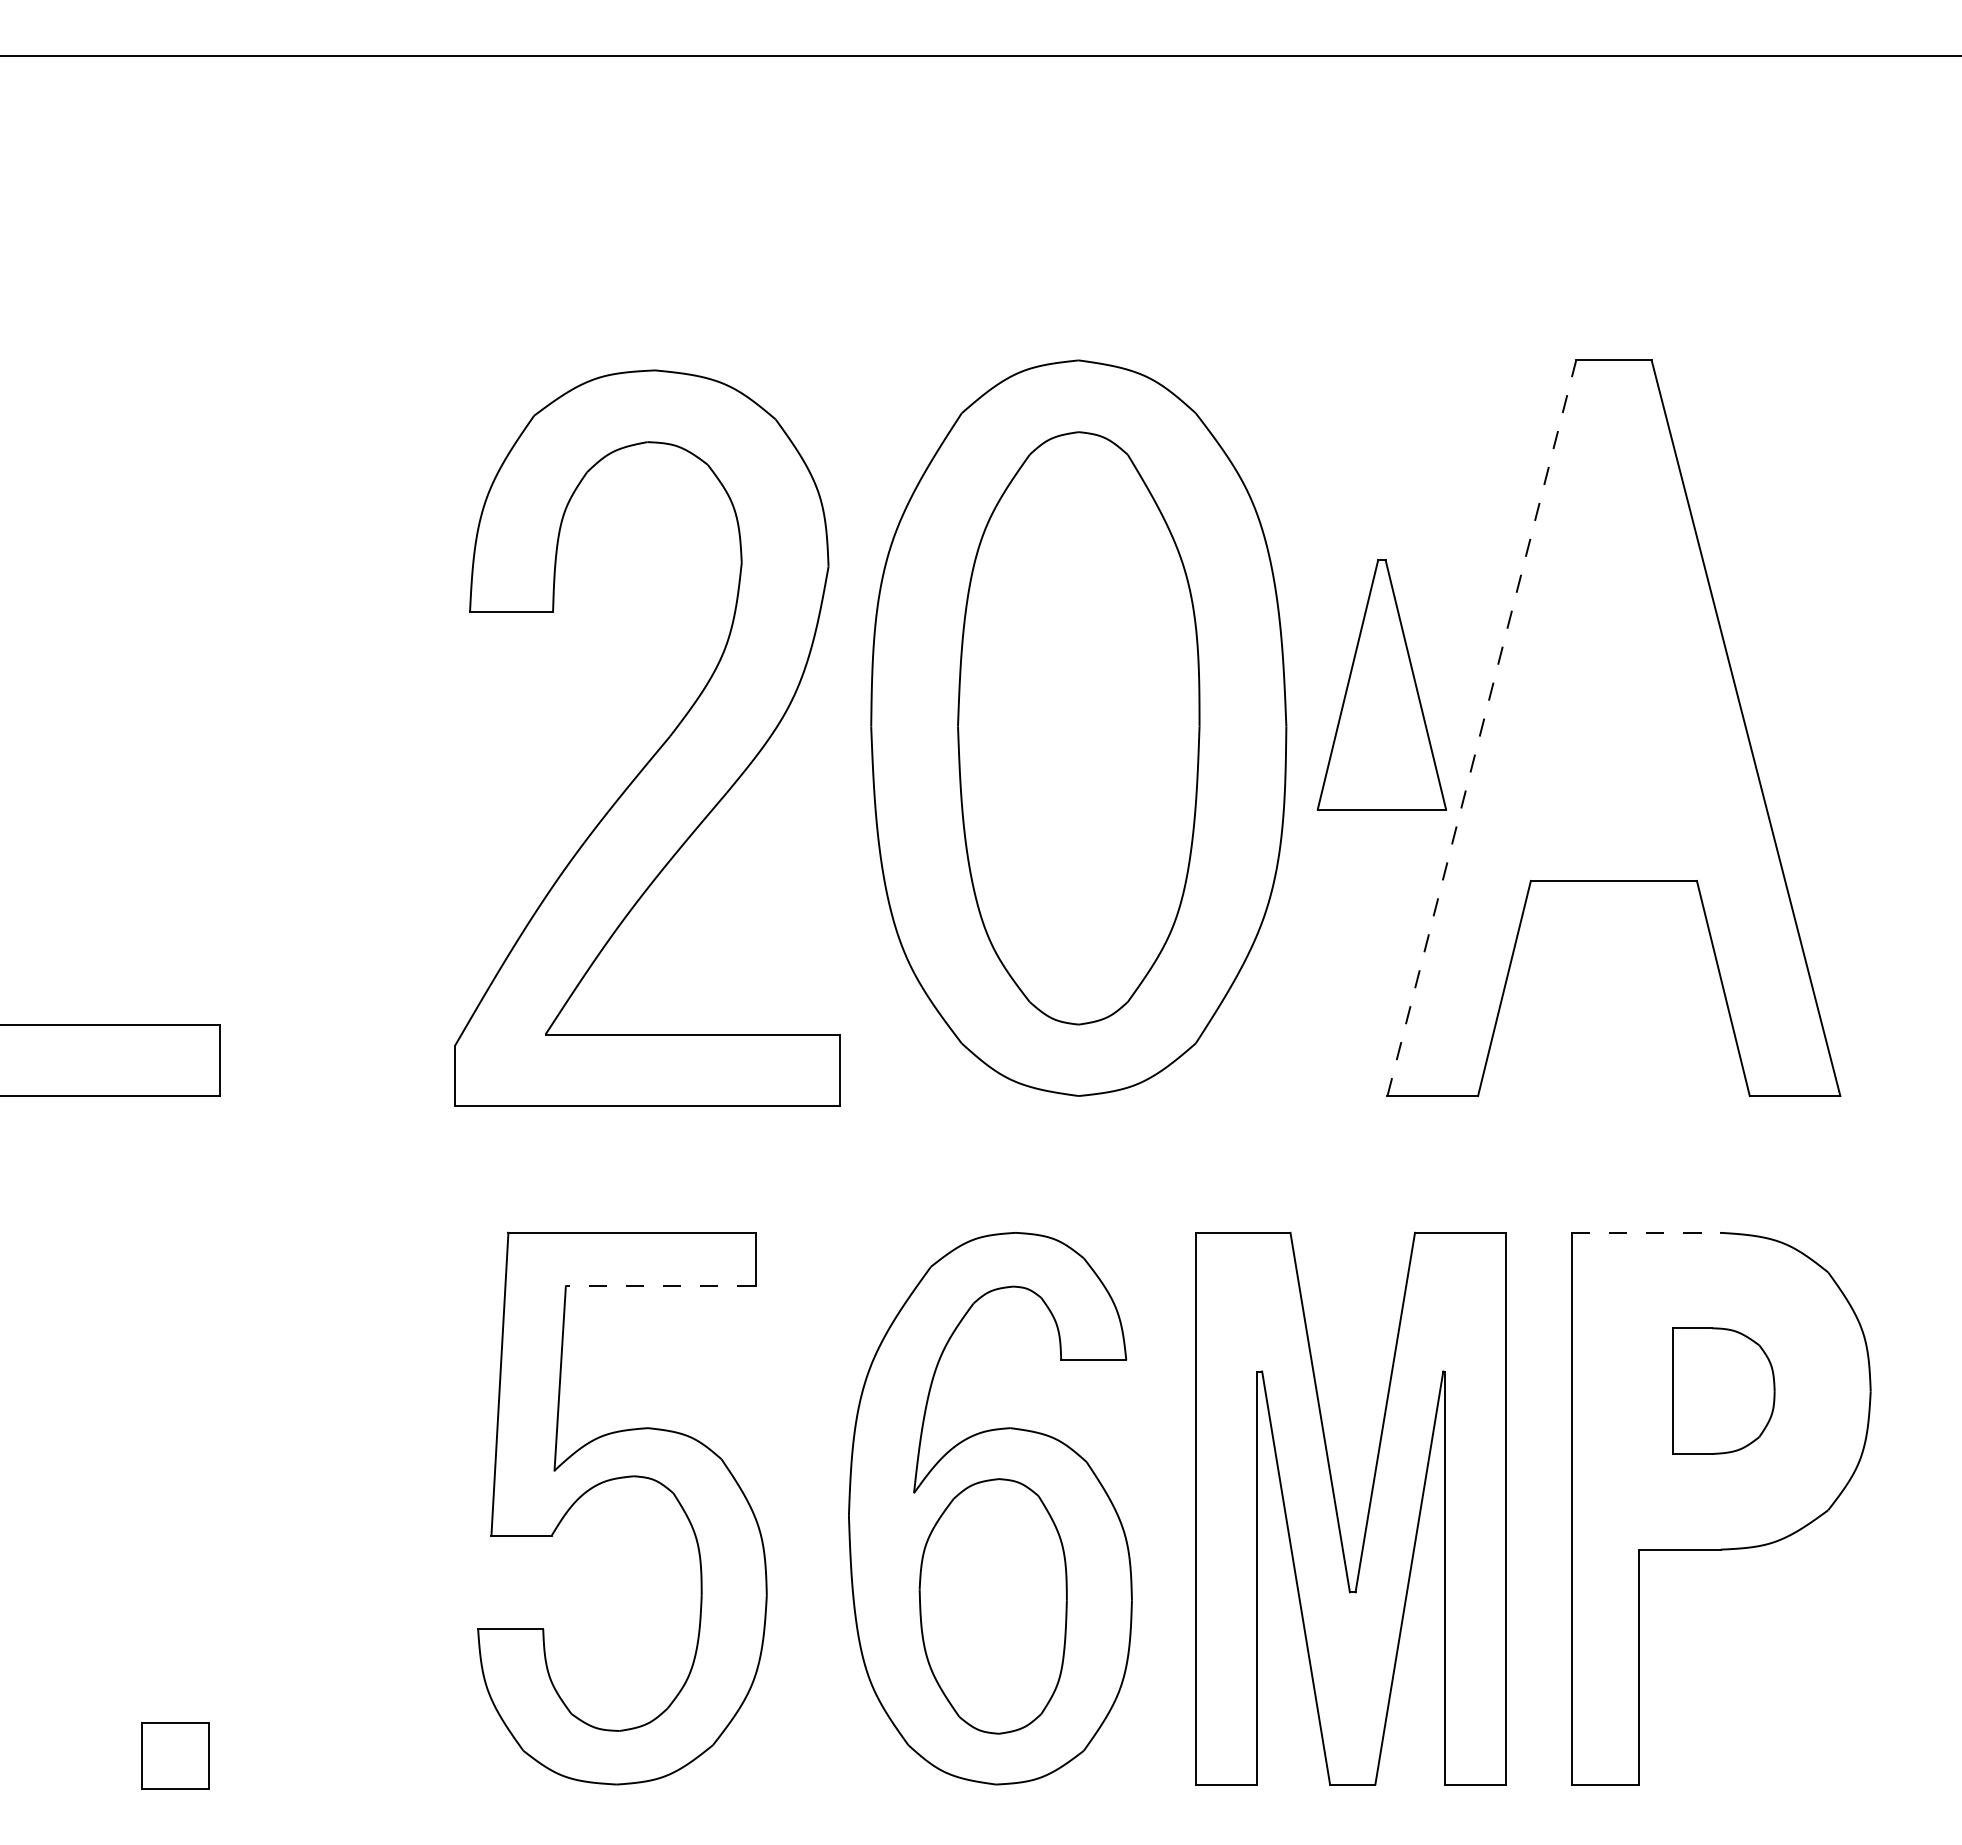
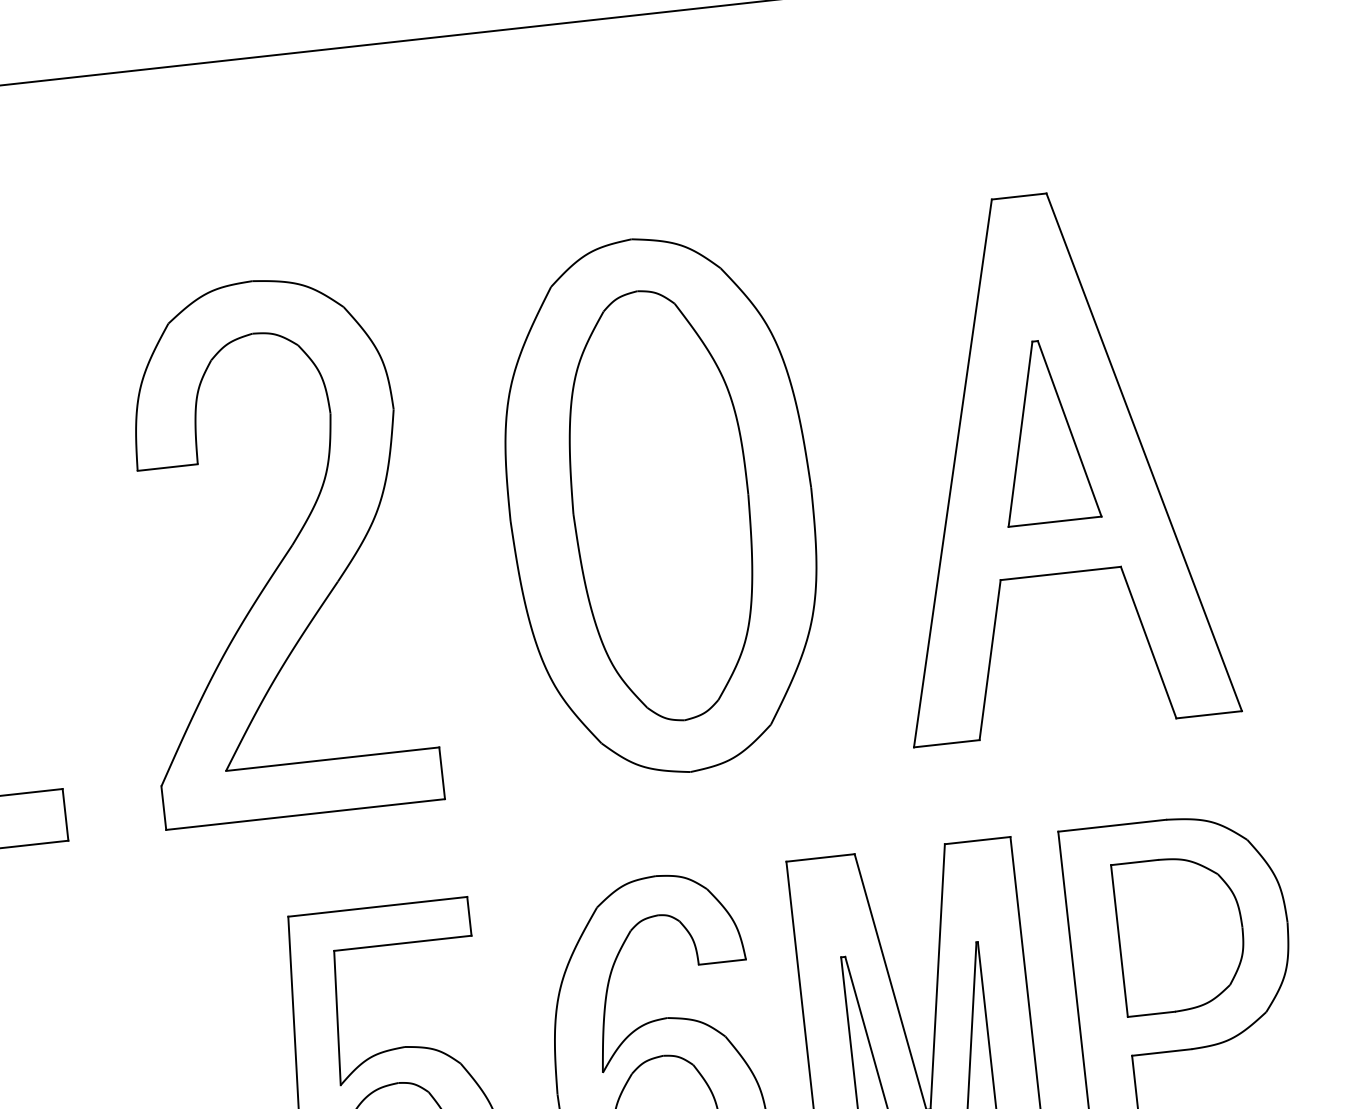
part: (1381, 684) -> (1044, 431), moved
line: (1481, 728) -> (952, 473), dashed -> solid
part: (658, 748) -> (285, 554), moved
line: (1646, 1232) -> (1112, 825), dashed -> solid
line: (660, 1286) -> (402, 943), dashed -> solid
part: (1723, 1390) -> (1180, 933), size x1.67

